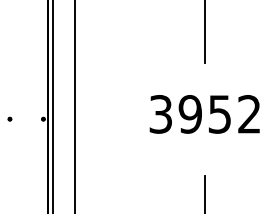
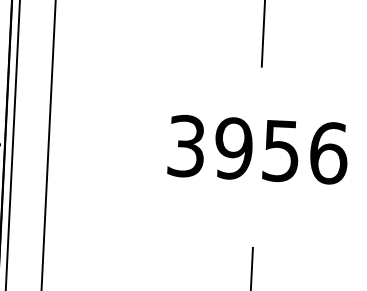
text: (249, 114) -> (328, 153), 3952 -> 3956

